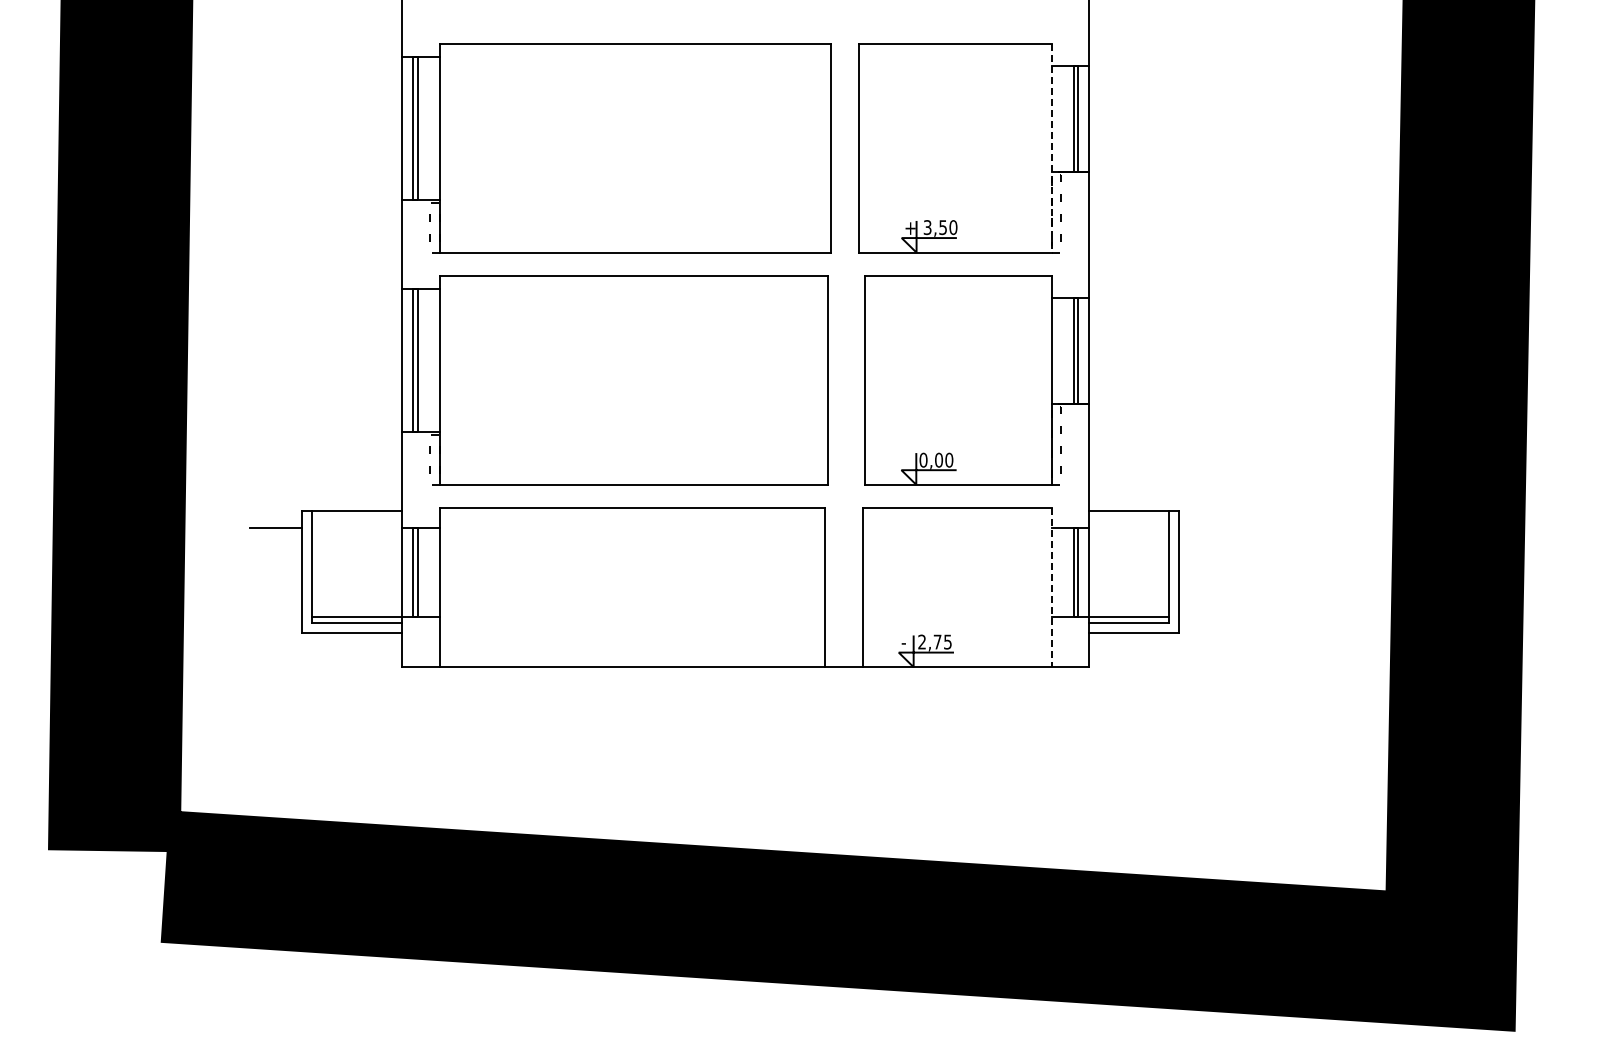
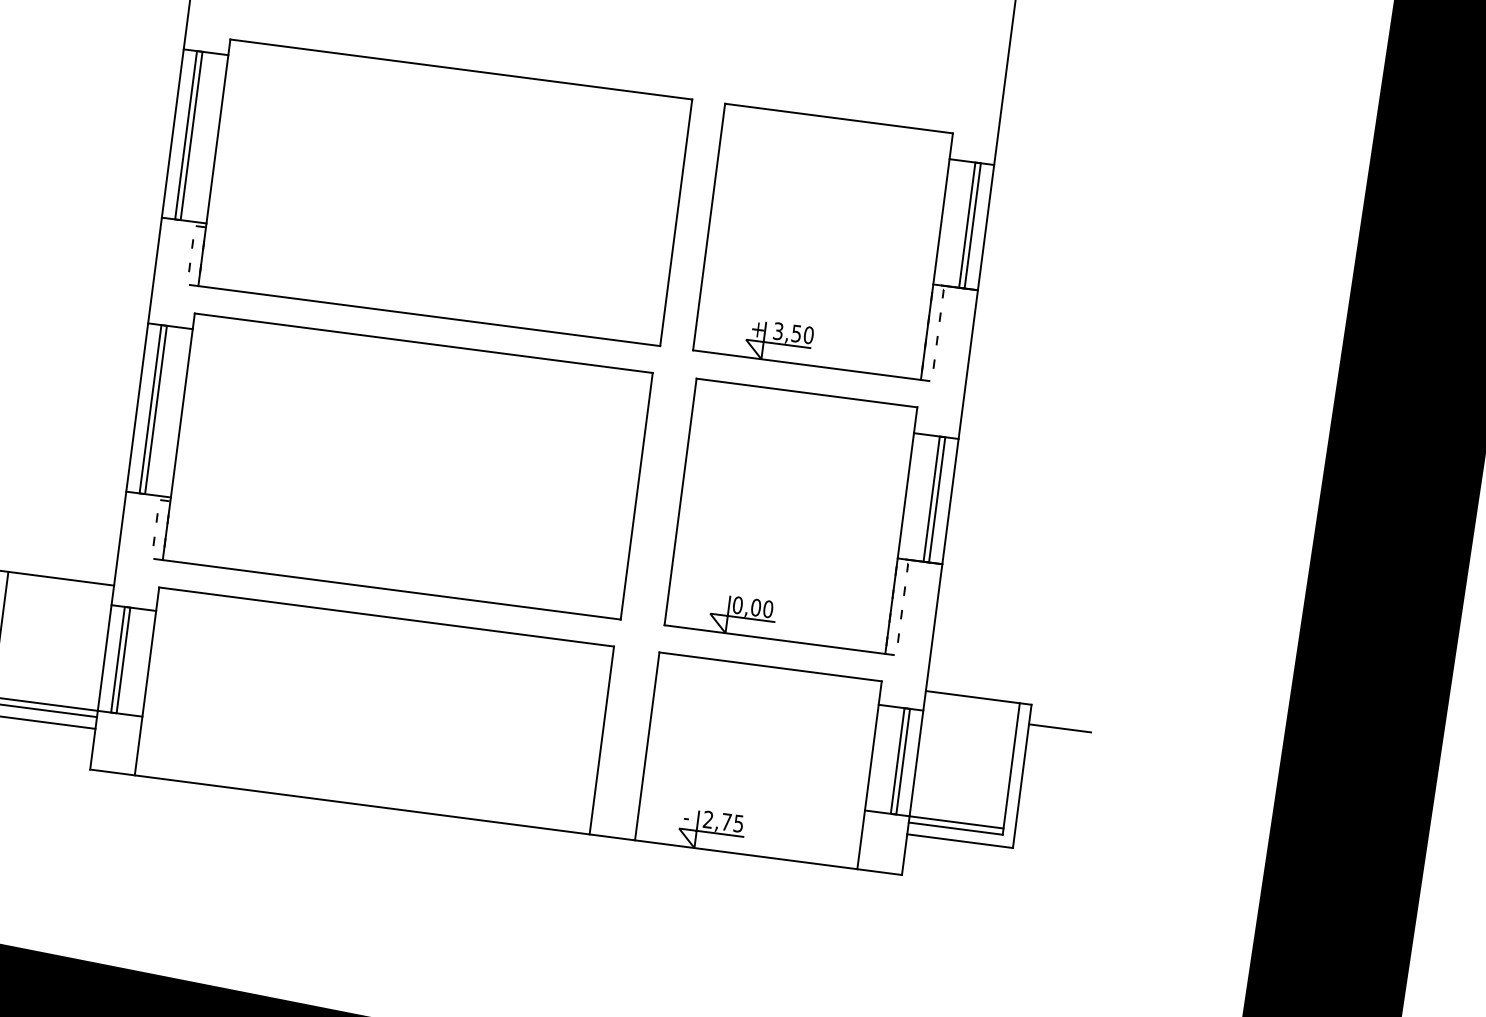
line: (1051, 148) -> (936, 256), dashed -> solid
line: (1205, 527) -> (1060, 727), added
line: (1051, 587) -> (869, 775), dashed -> solid

